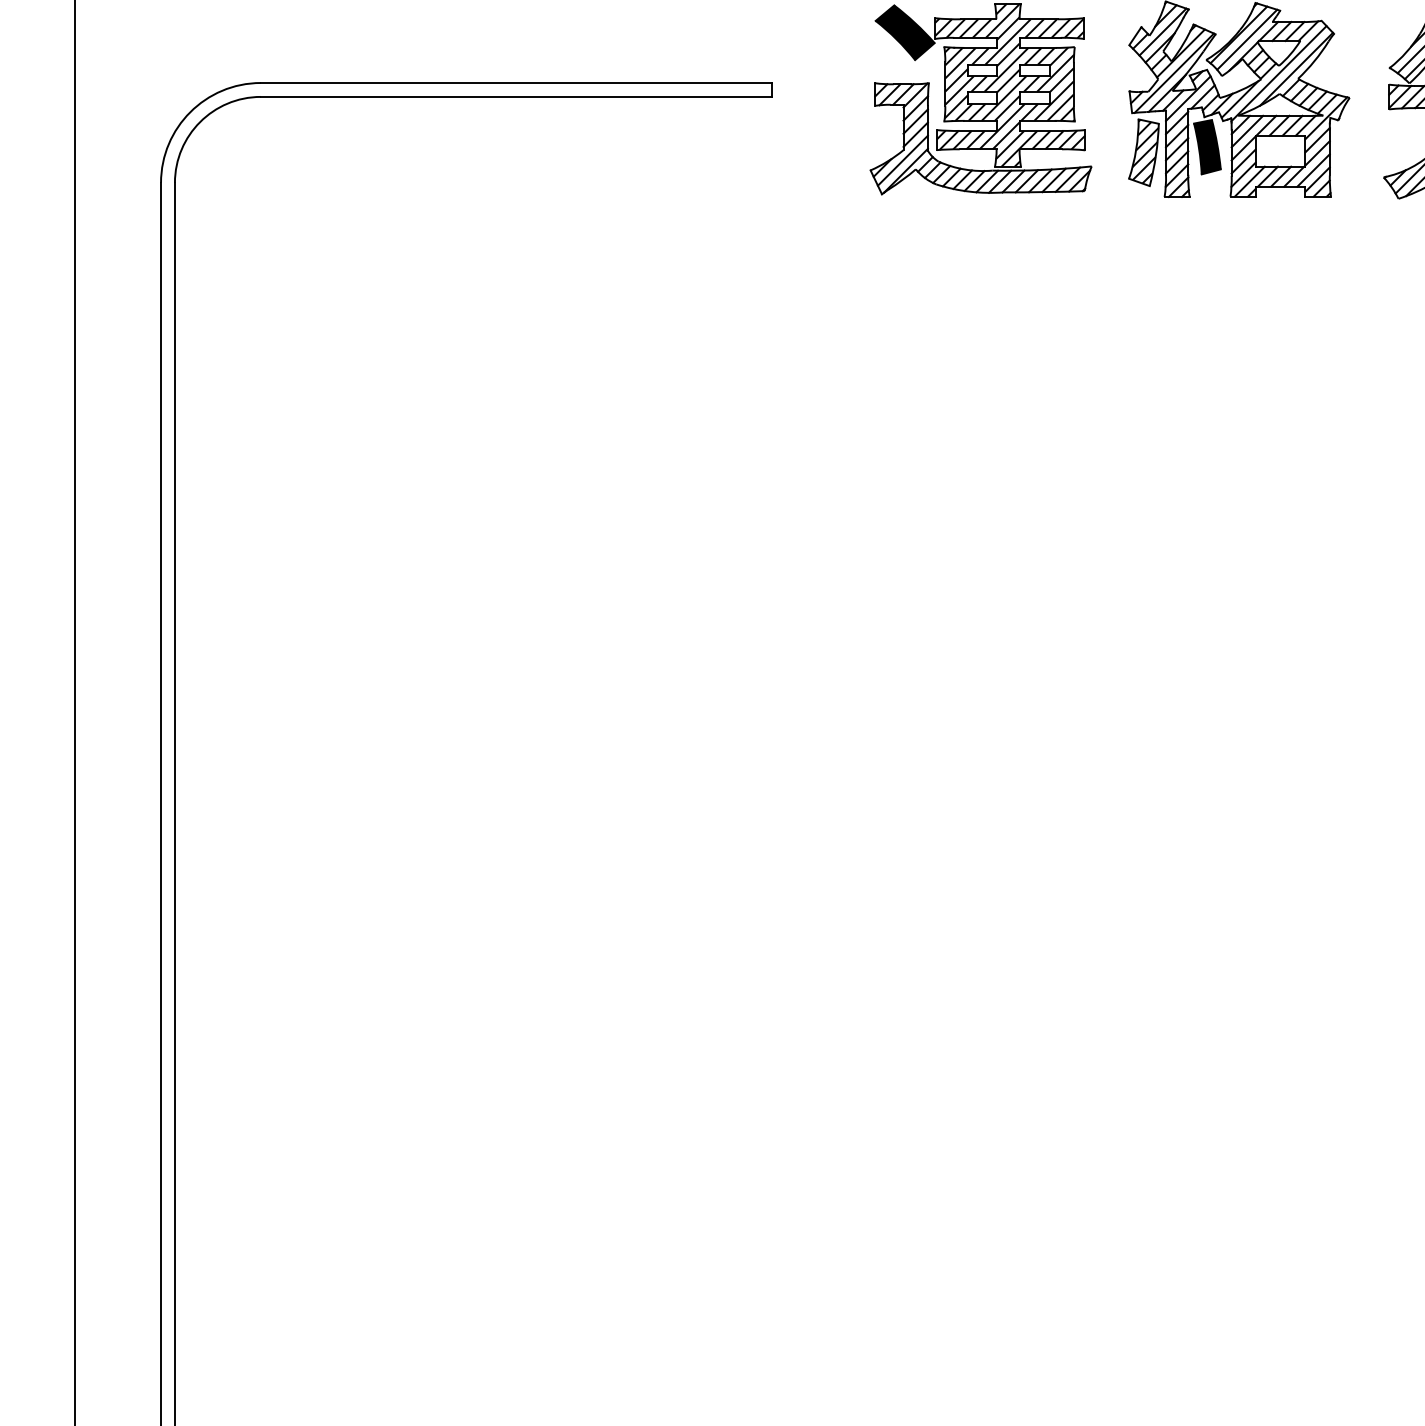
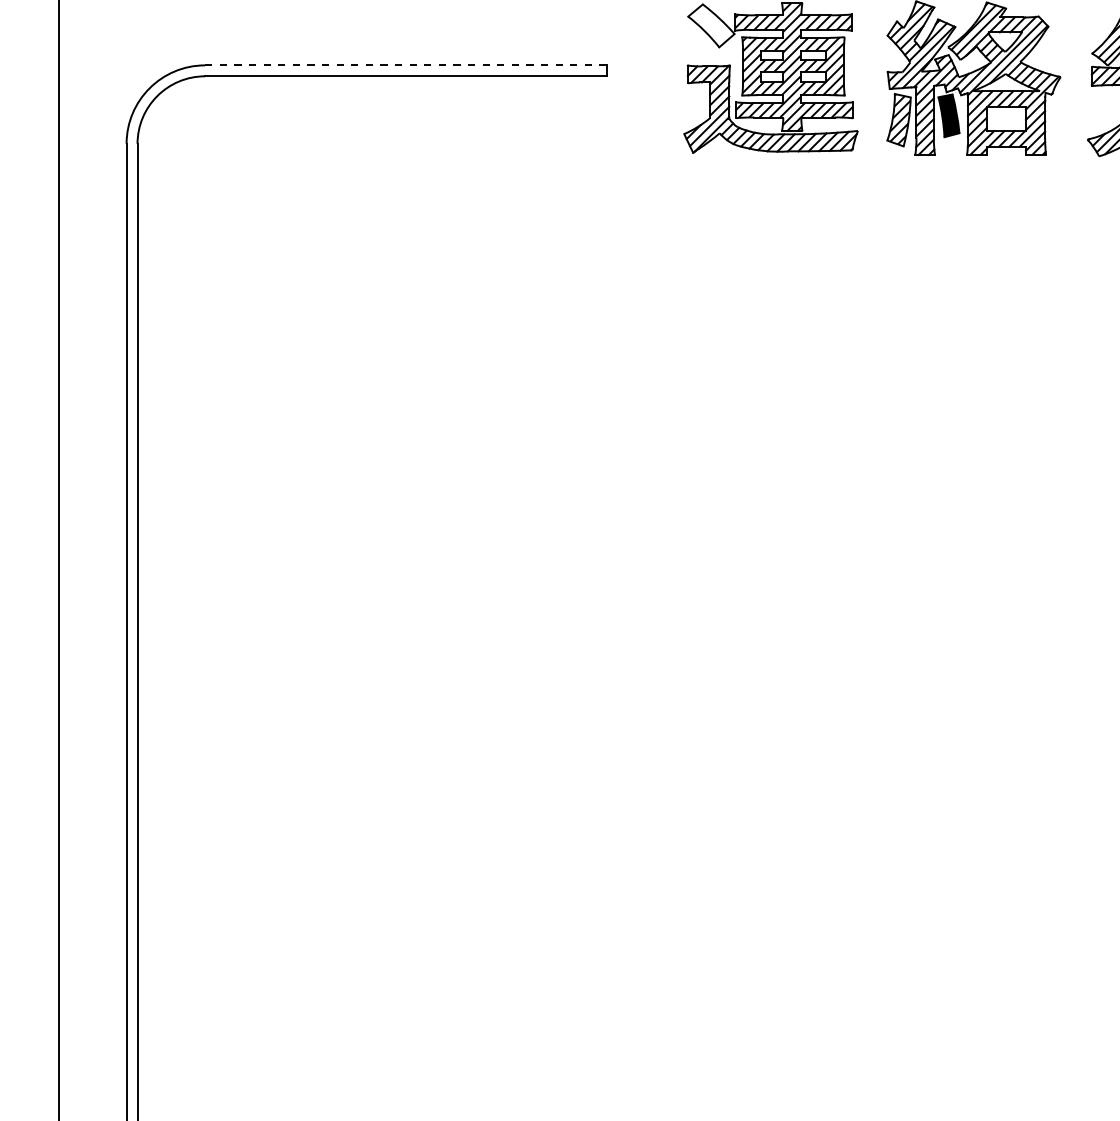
fill: (904, 32) -> (710, 25), removed
line: (515, 83) -> (405, 65), solid -> dashed

